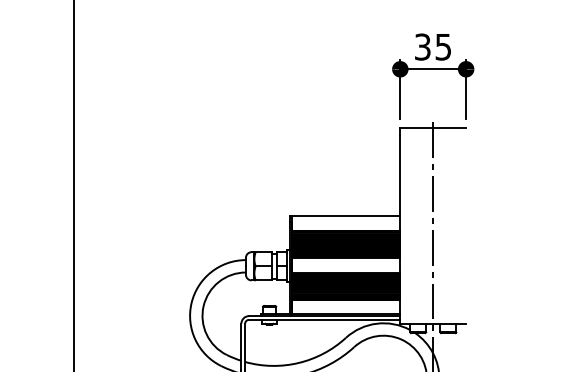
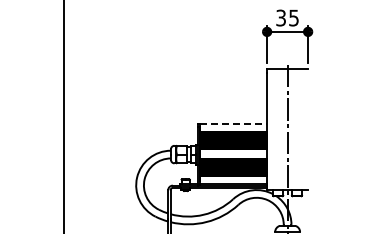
line: (346, 216) -> (233, 123), solid -> dashed

